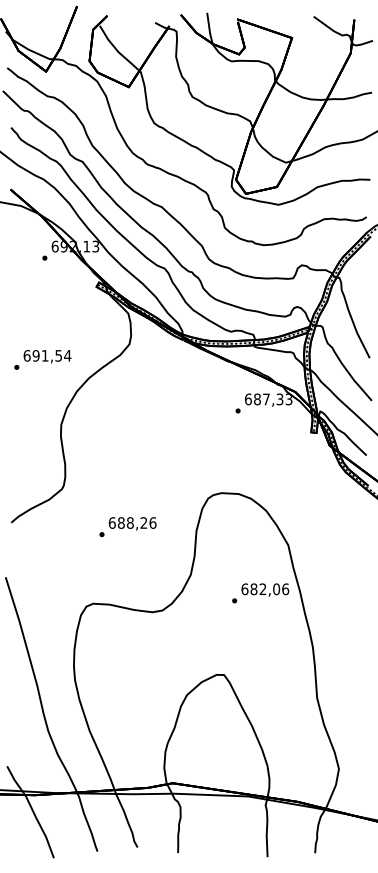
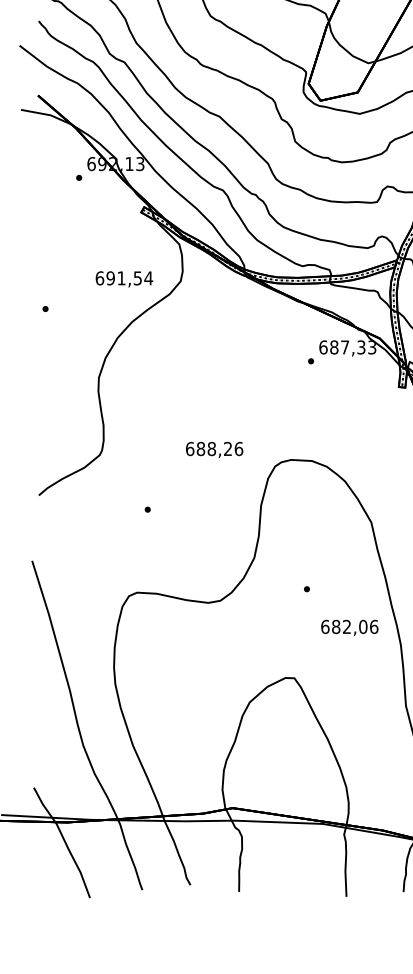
text: (47, 356) -> (124, 279), moved
text: (132, 523) -> (214, 449), moved
text: (265, 589) -> (349, 627), moved

